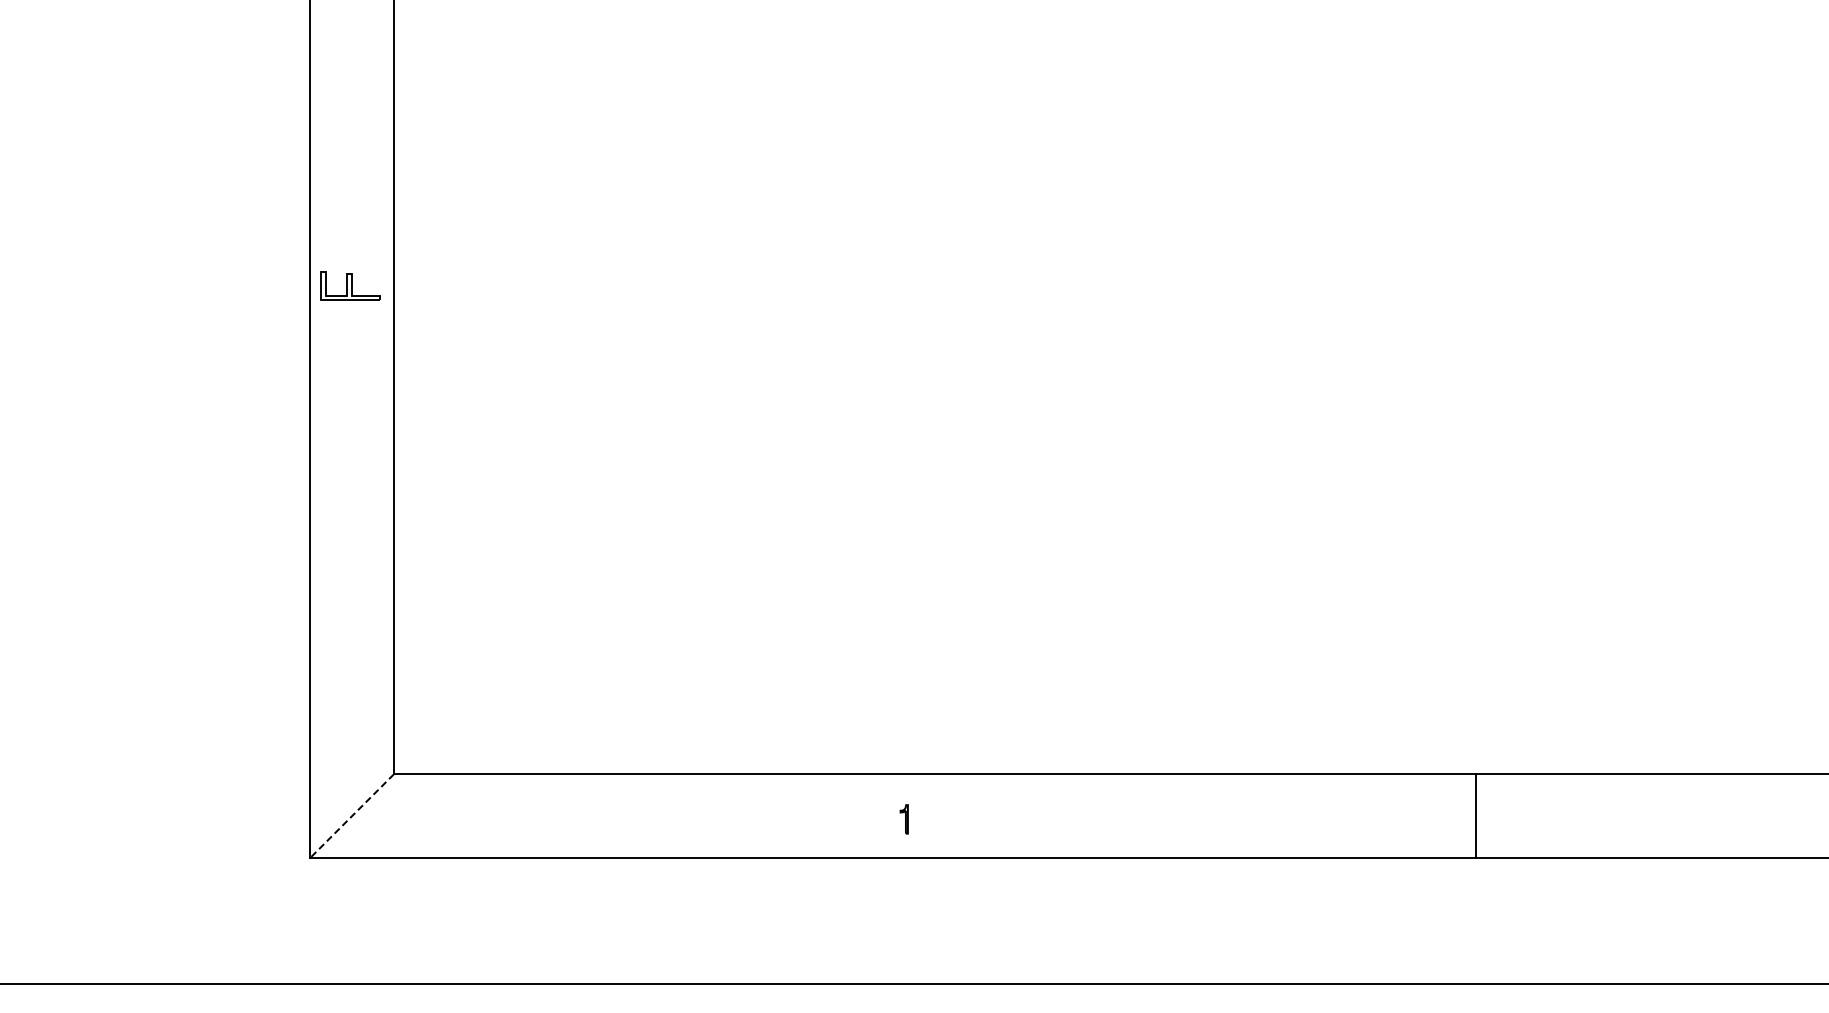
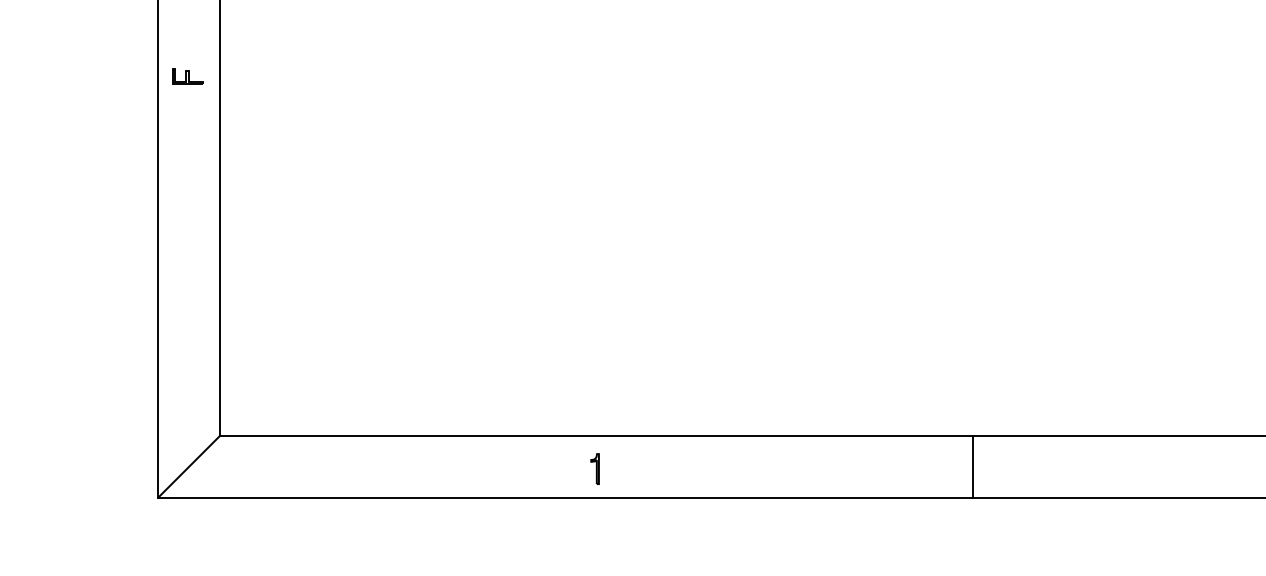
part: (349, 285) -> (187, 76), size x0.71
line: (351, 816) -> (188, 466), dashed -> solid
line: (1475, 816) -> (972, 466), moved
part: (904, 819) -> (595, 469), size x1.43

